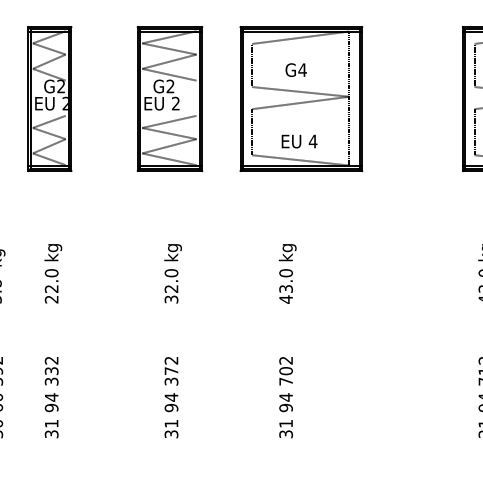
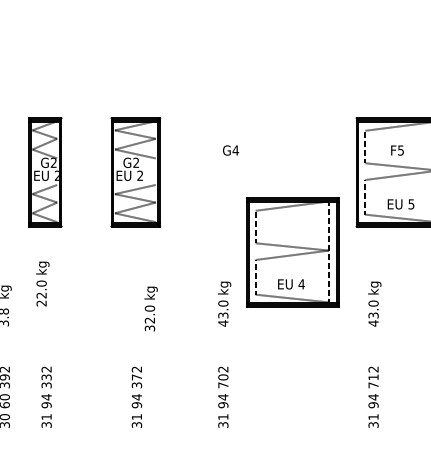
part: (300, 99) -> (292, 252), moved
text: (52, 273) -> (42, 283), moved
text: (172, 273) -> (150, 308), moved

